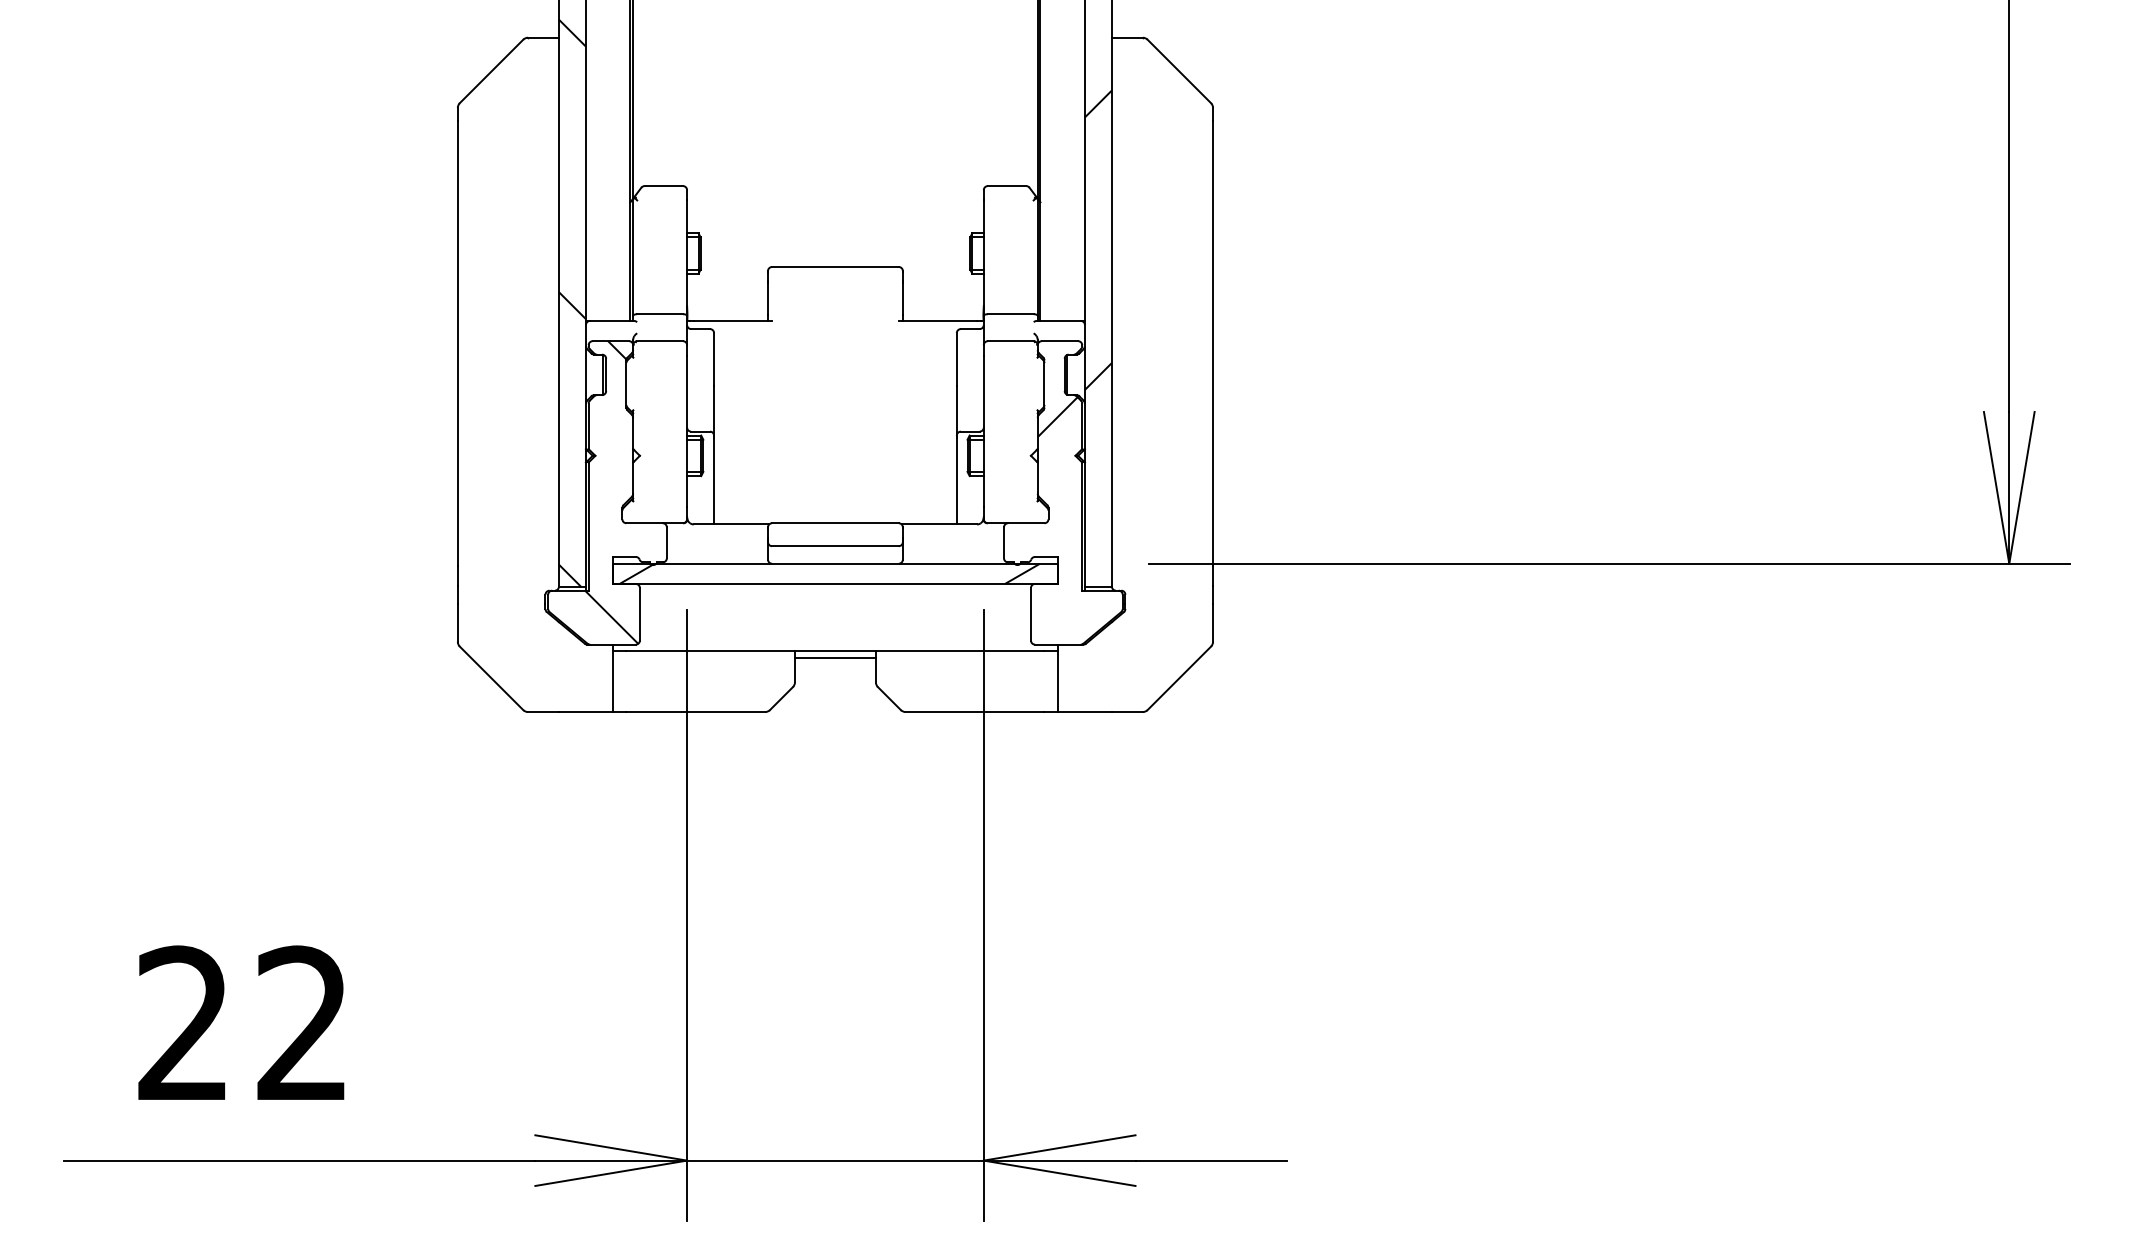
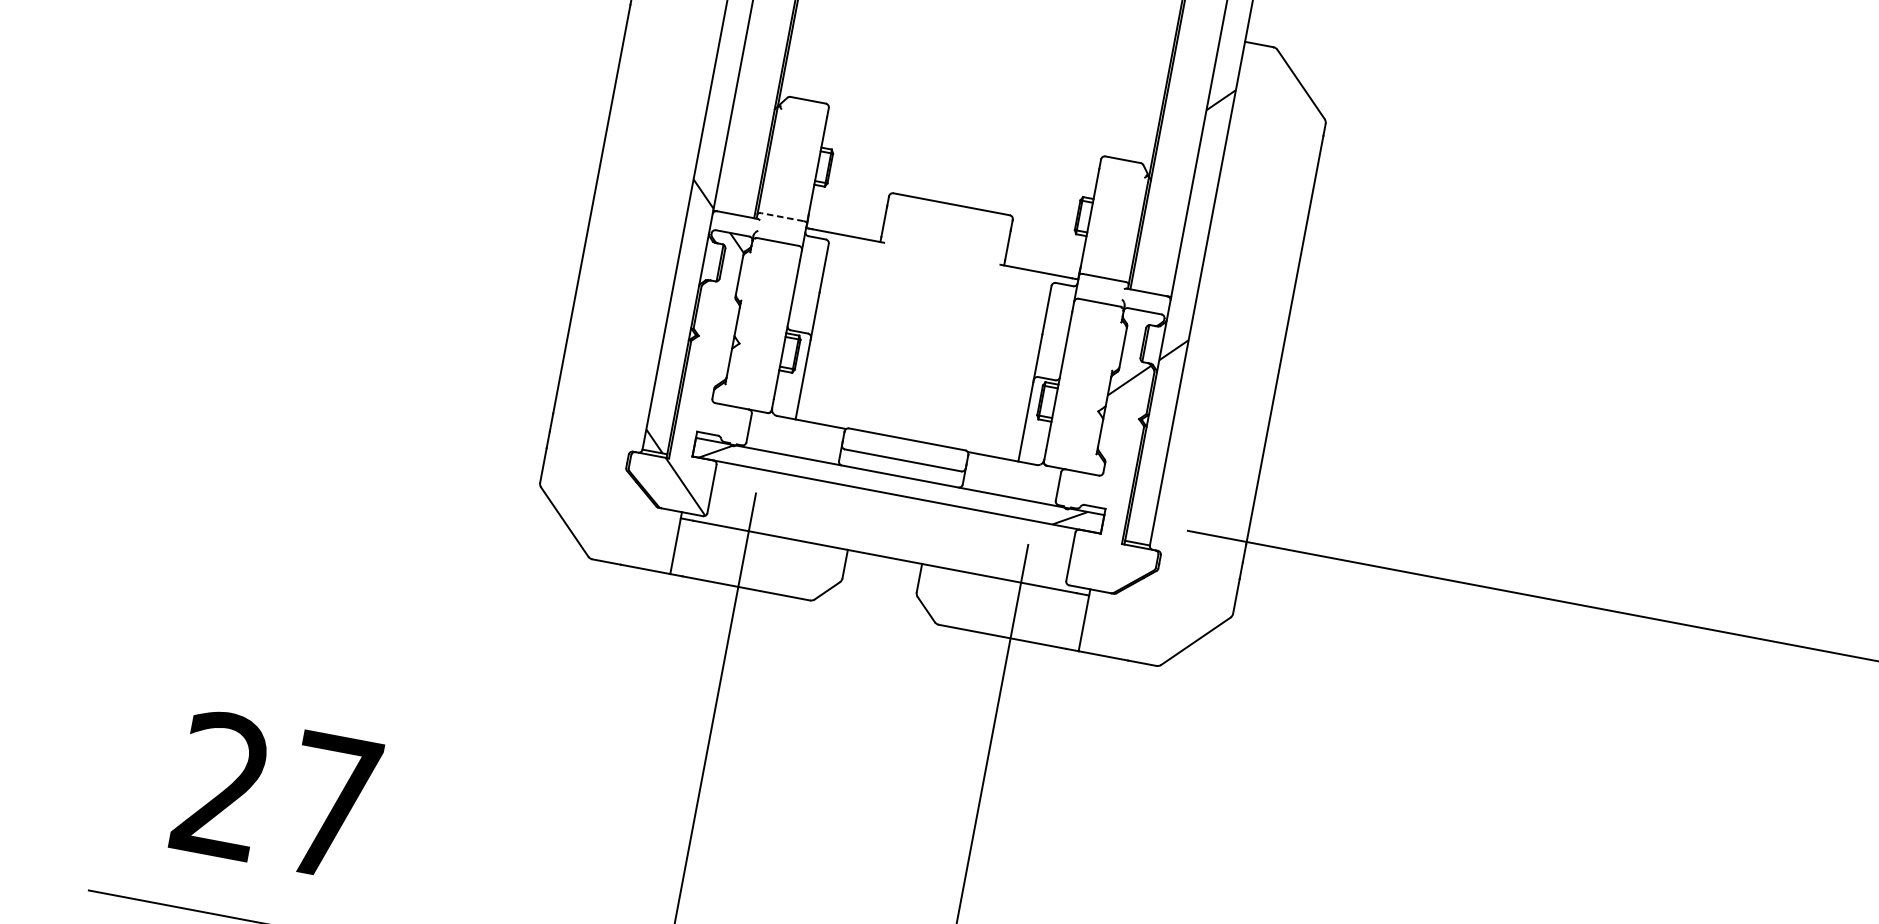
line: (660, 314) -> (782, 217), solid -> dashed
line: (834, 658) -> (882, 563), removed
text: (301, 1022) -> (330, 804), 22 -> 27

